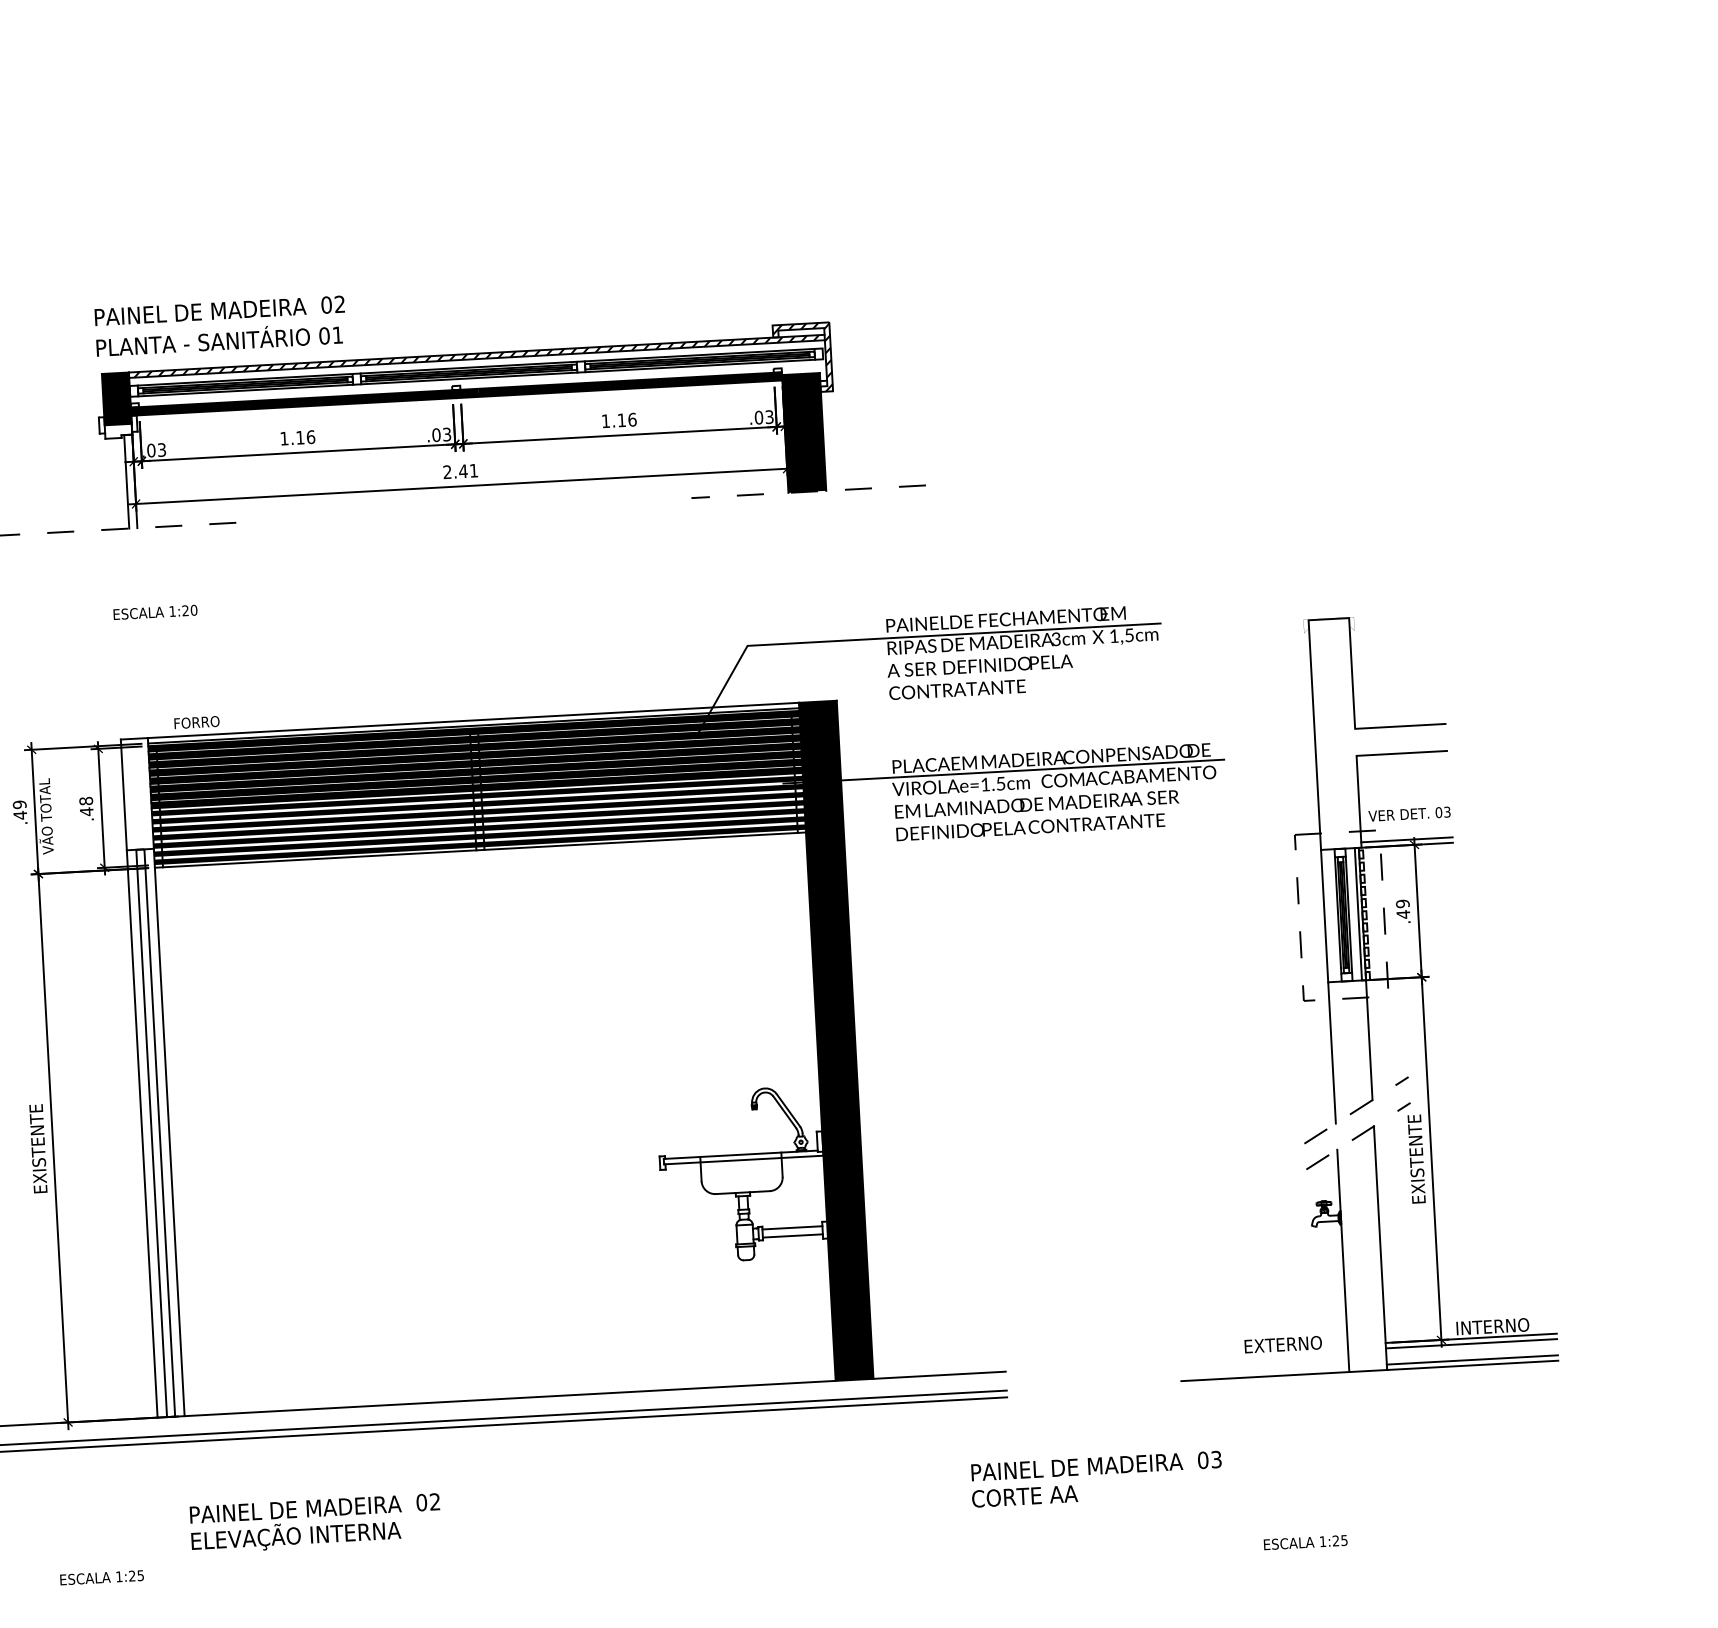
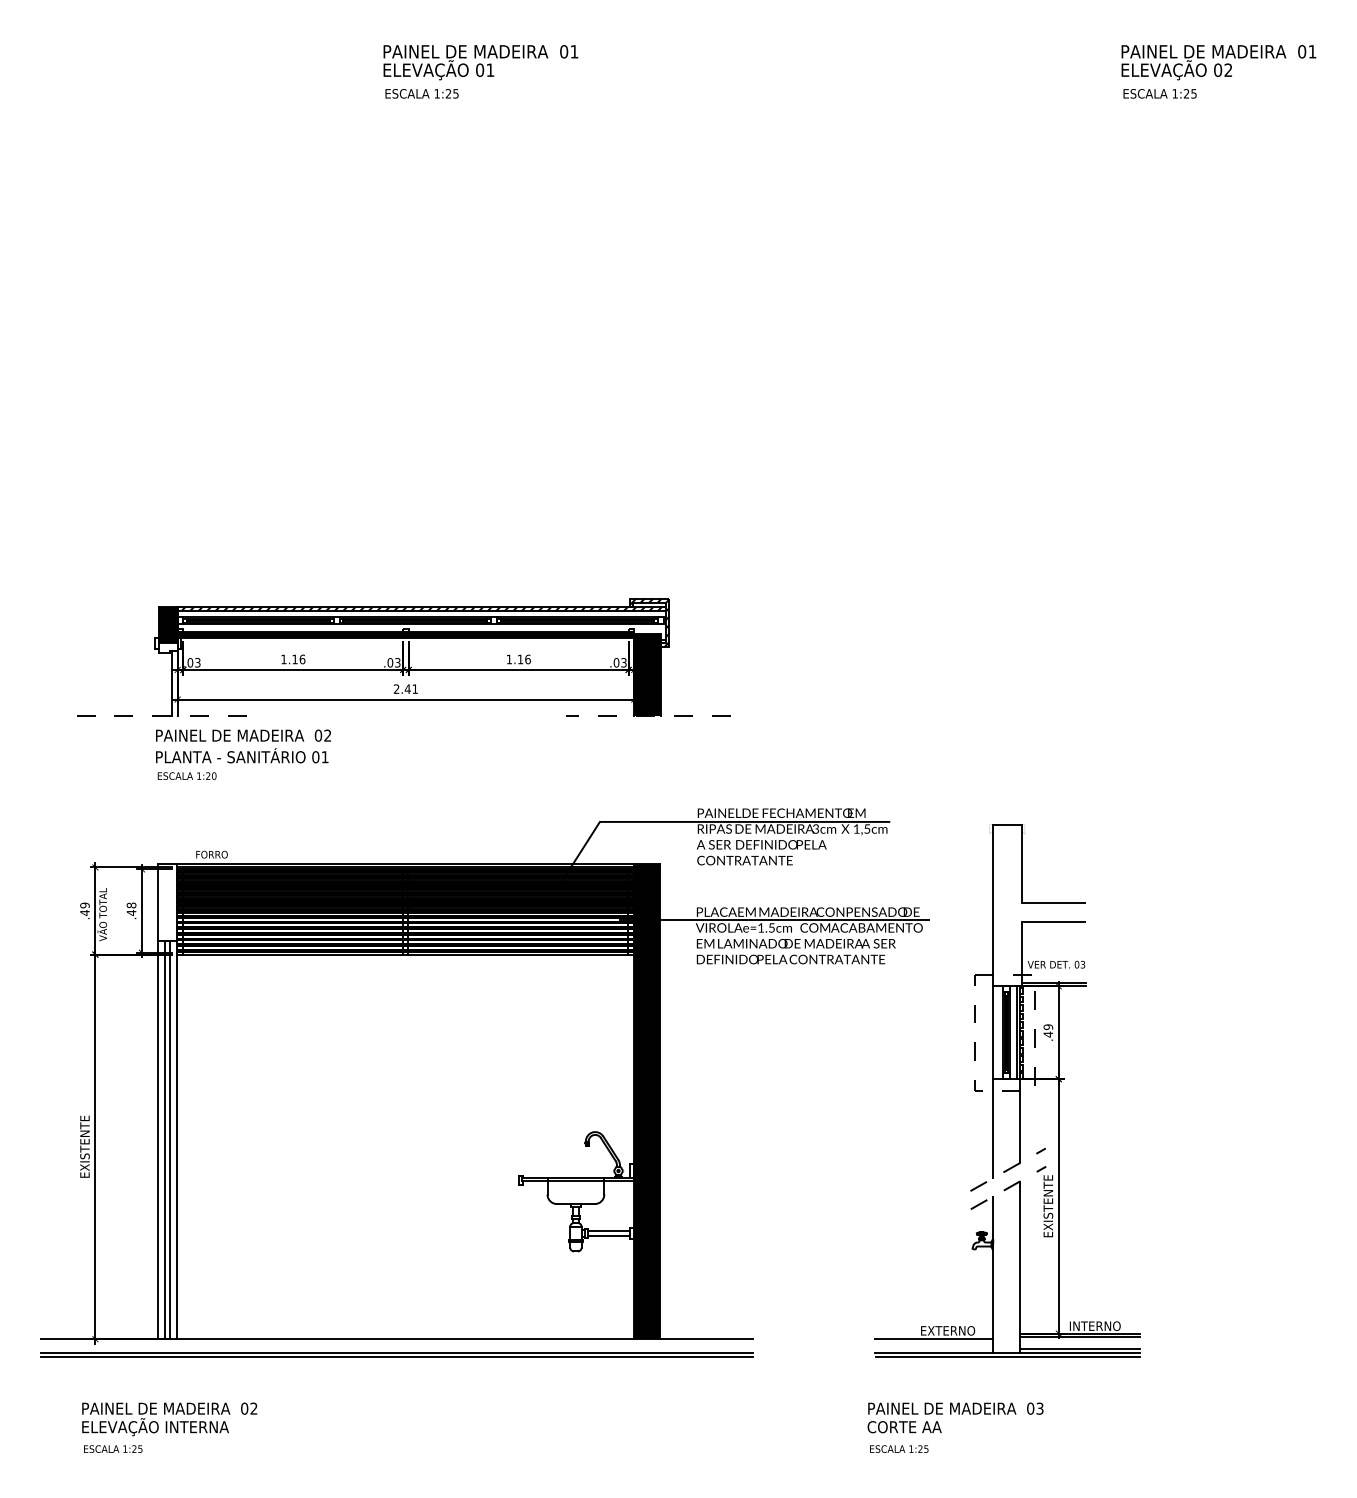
text: (220, 326) -> (243, 746), moved
line: (1264, 1358) -> (934, 1339), added
line: (1370, 1378) -> (1007, 1357), added
text: (1096, 1478) -> (955, 1417), moved
text: (315, 1523) -> (169, 1419), moved
text: (1306, 1541) -> (899, 1448), moved

